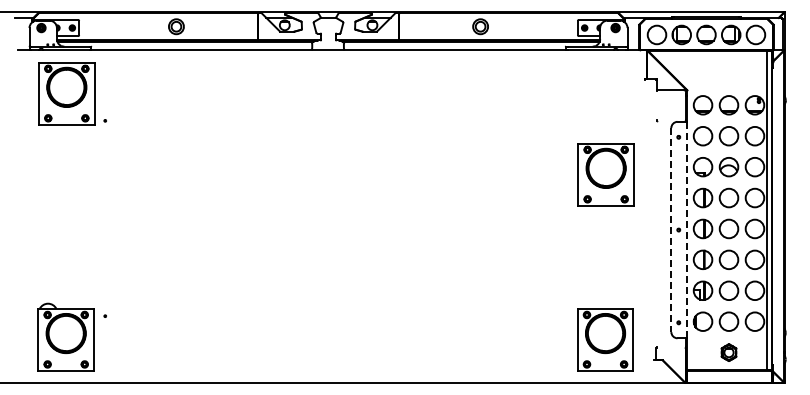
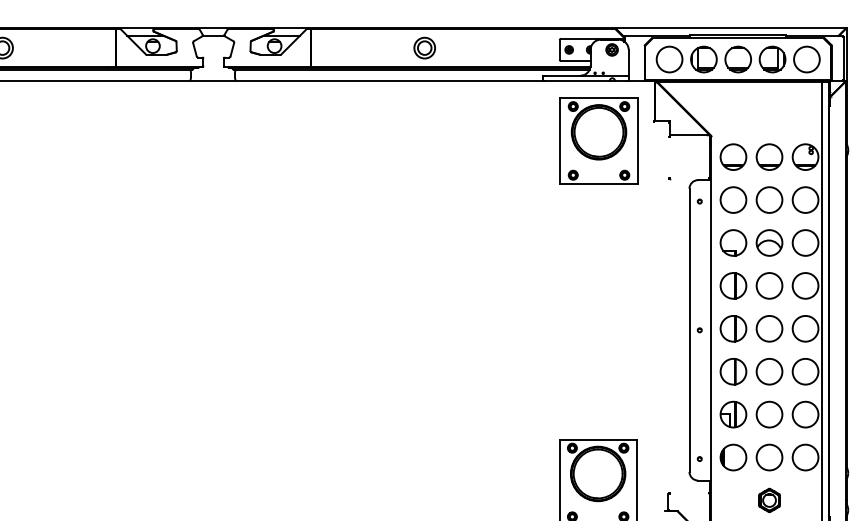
part: (605, 174) -> (598, 140), moved
line: (671, 230) -> (689, 330), dashed -> solid
line: (686, 230) -> (710, 330), dashed -> solid

